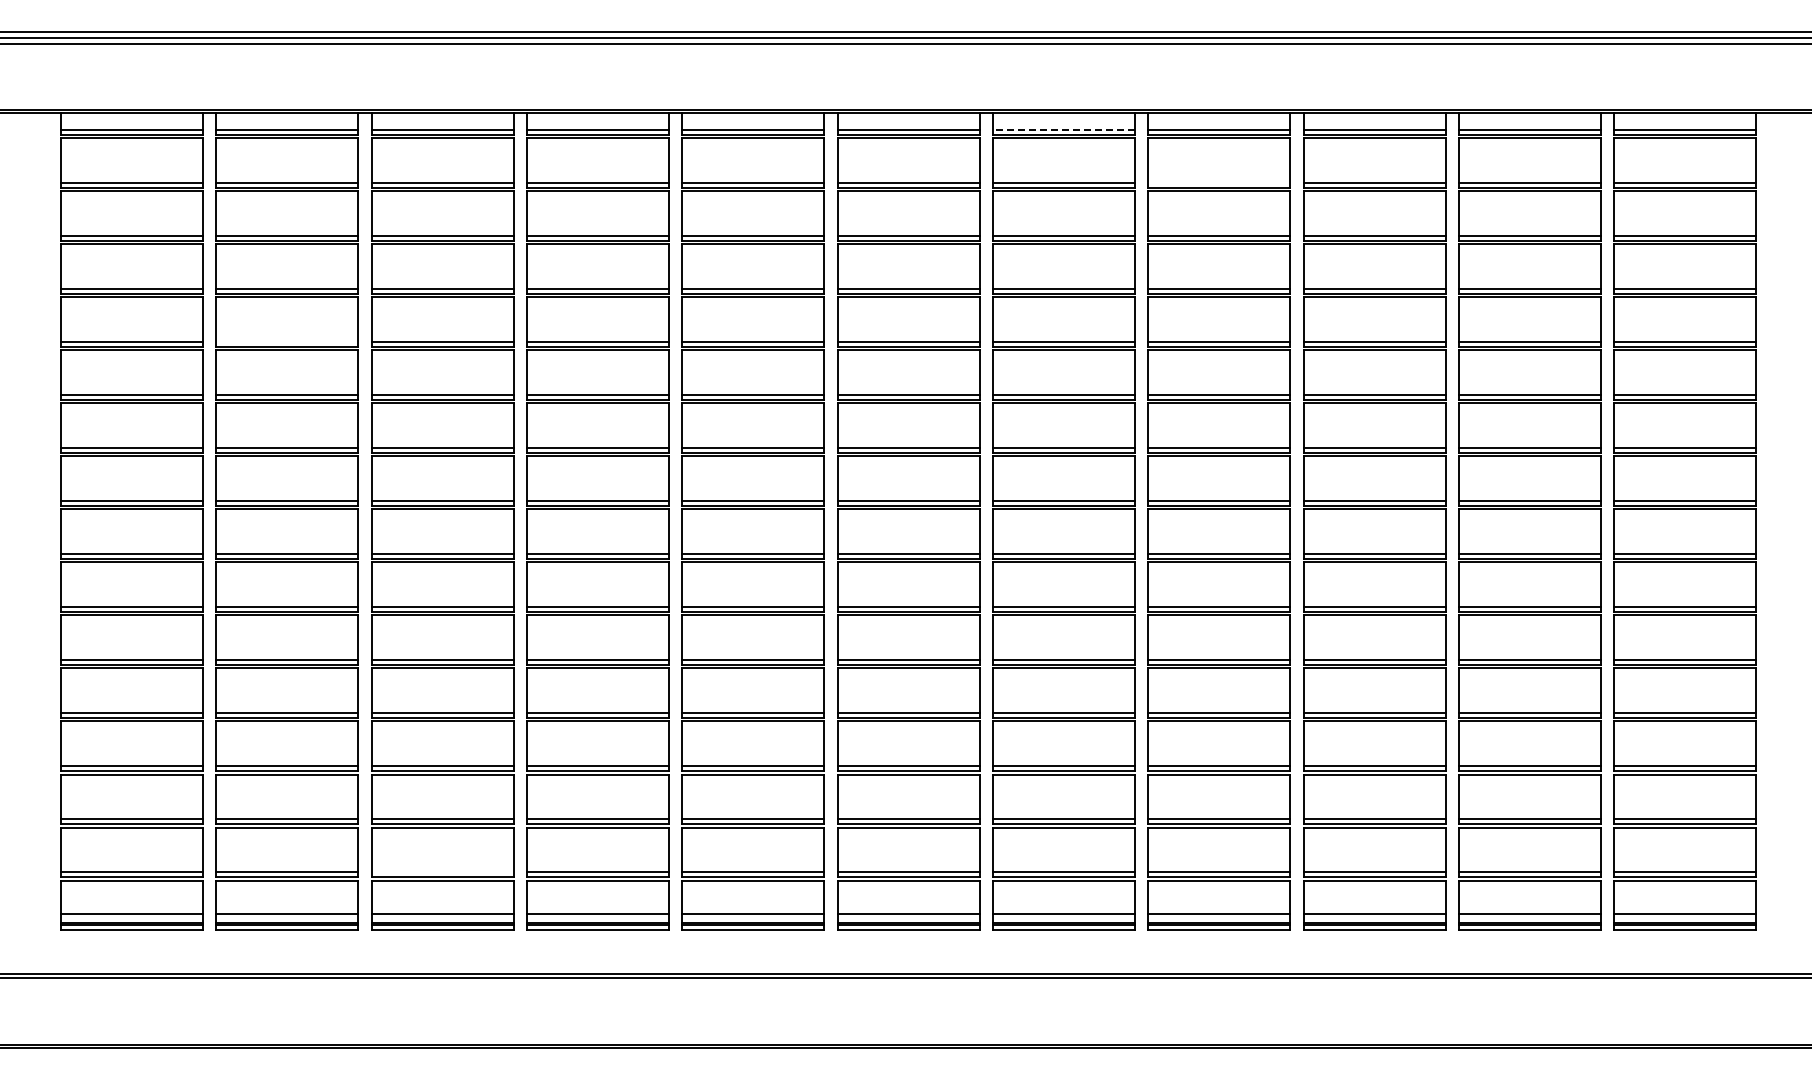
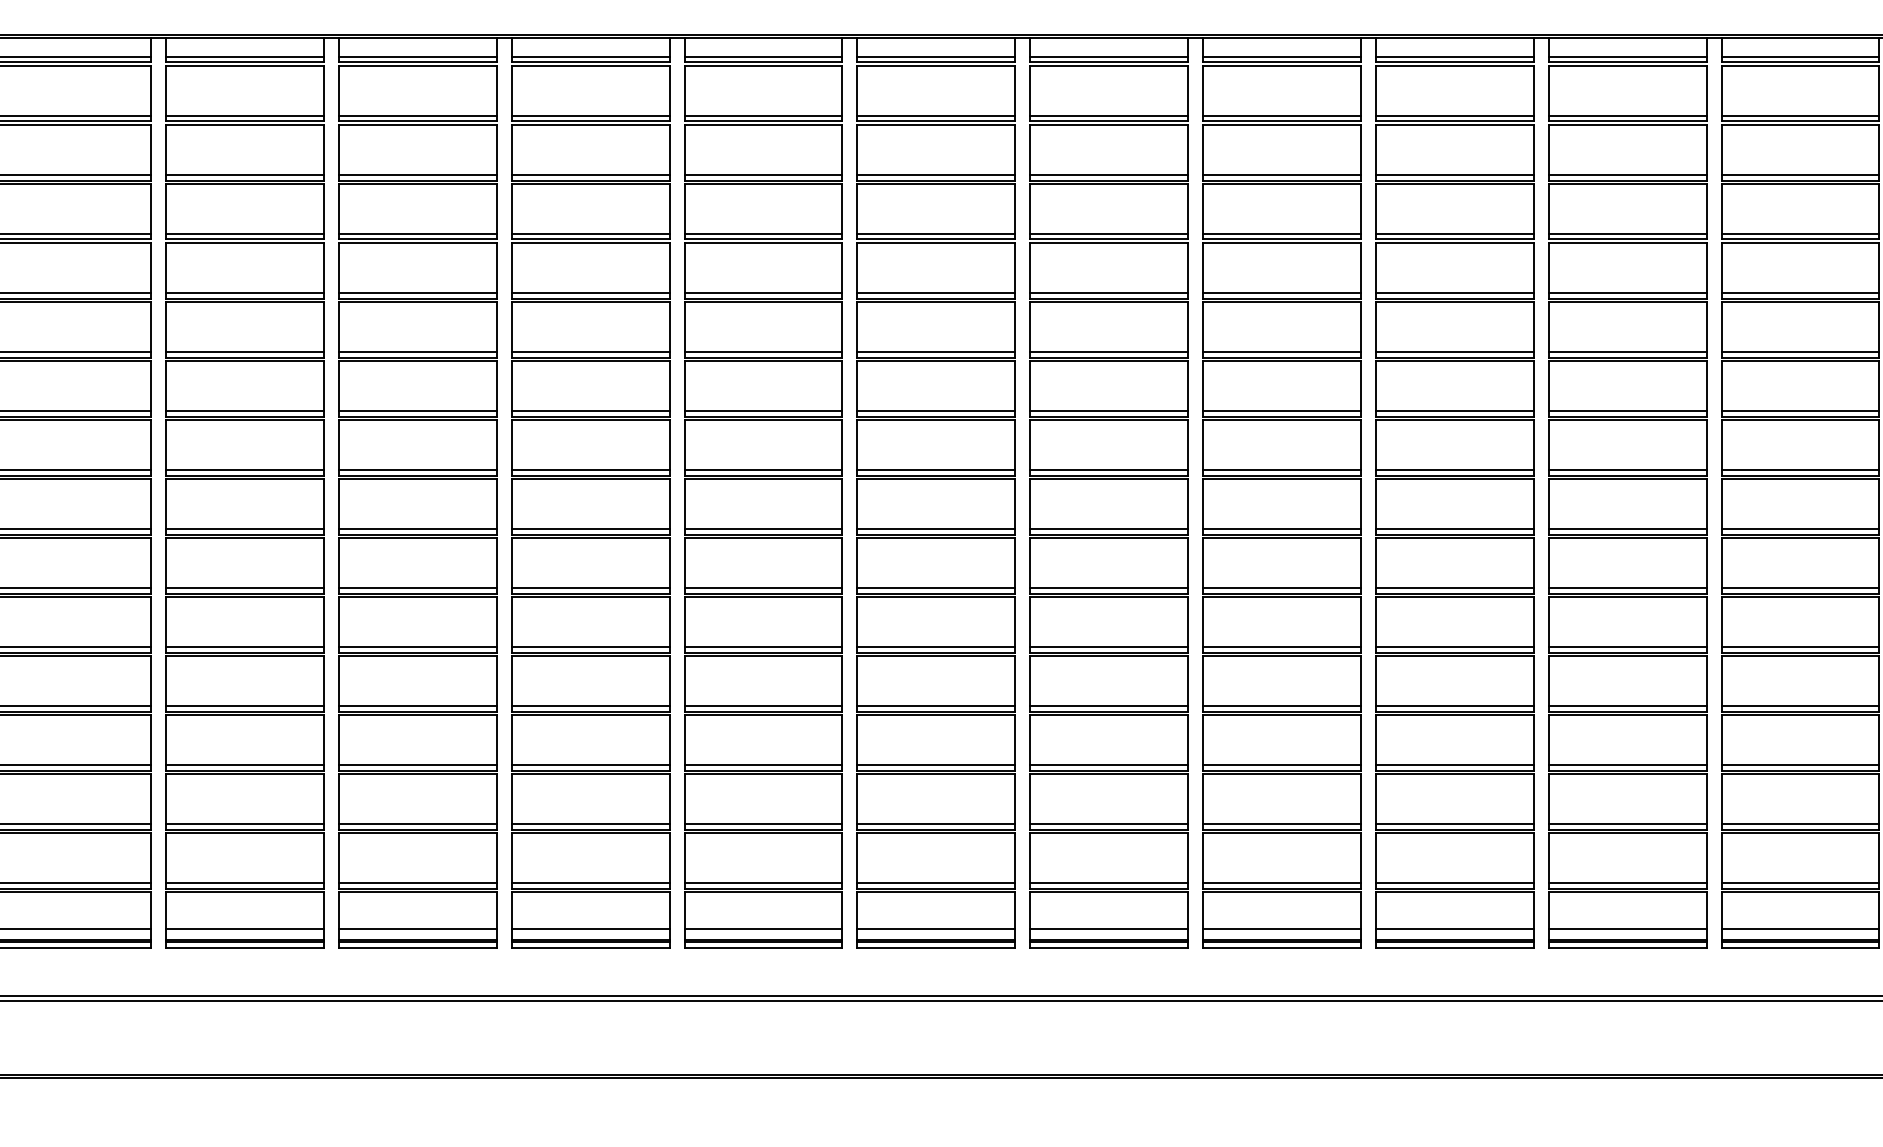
line: (1063, 129) -> (1108, 56), dashed -> solid
line: (1219, 182) -> (1282, 115), added
line: (287, 341) -> (245, 292), added
line: (442, 872) -> (417, 883), added

